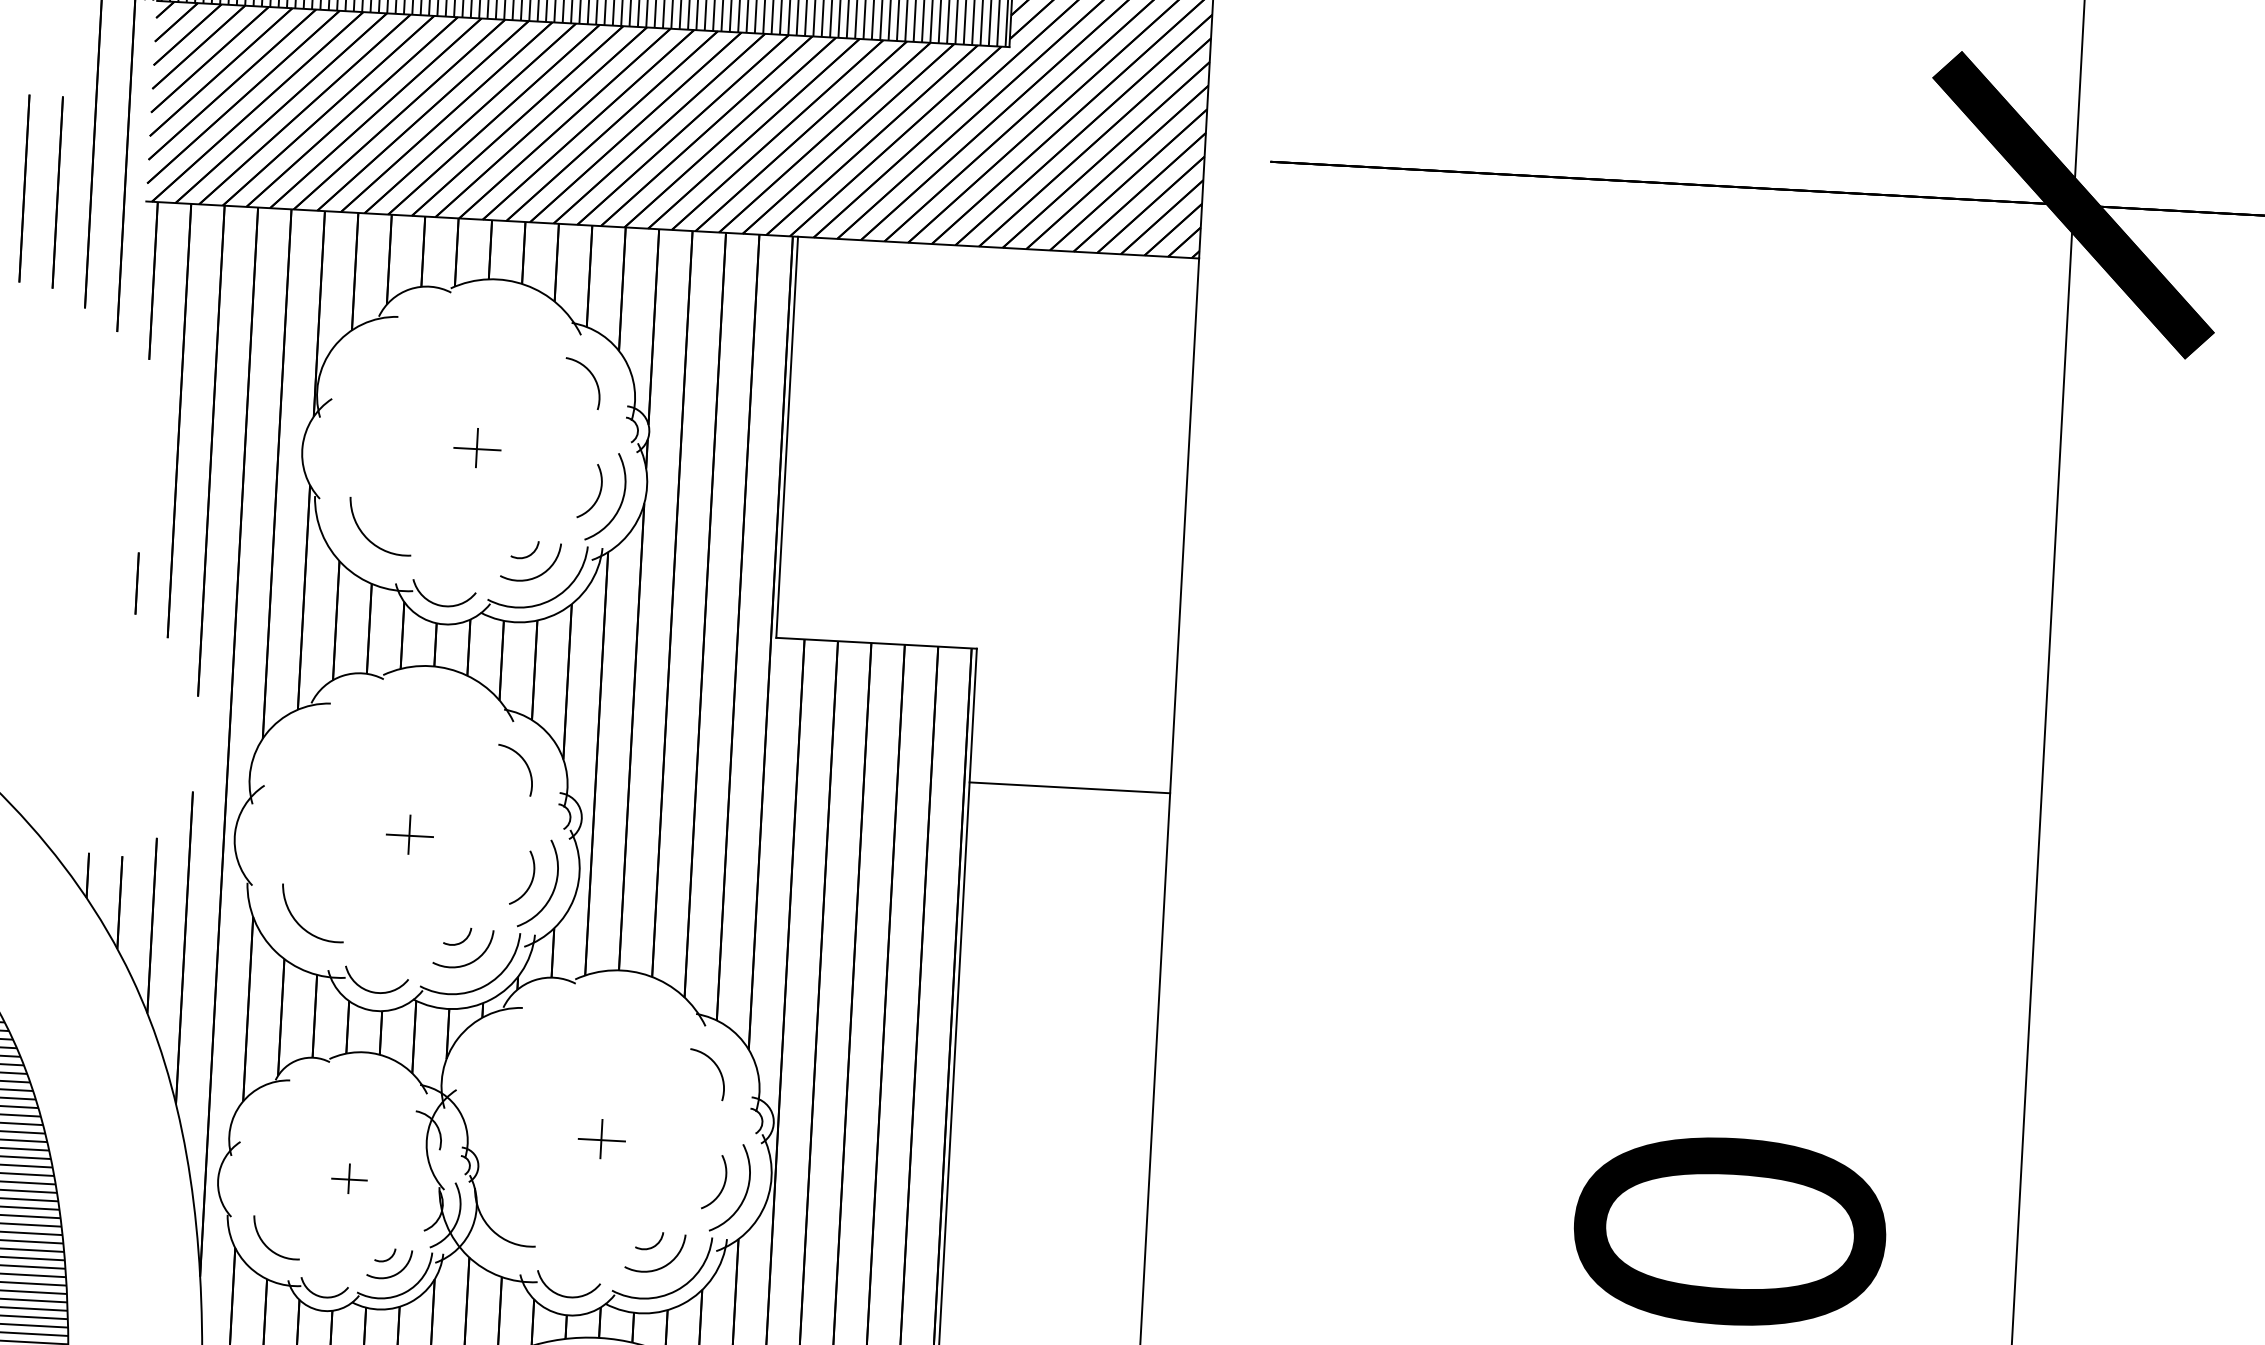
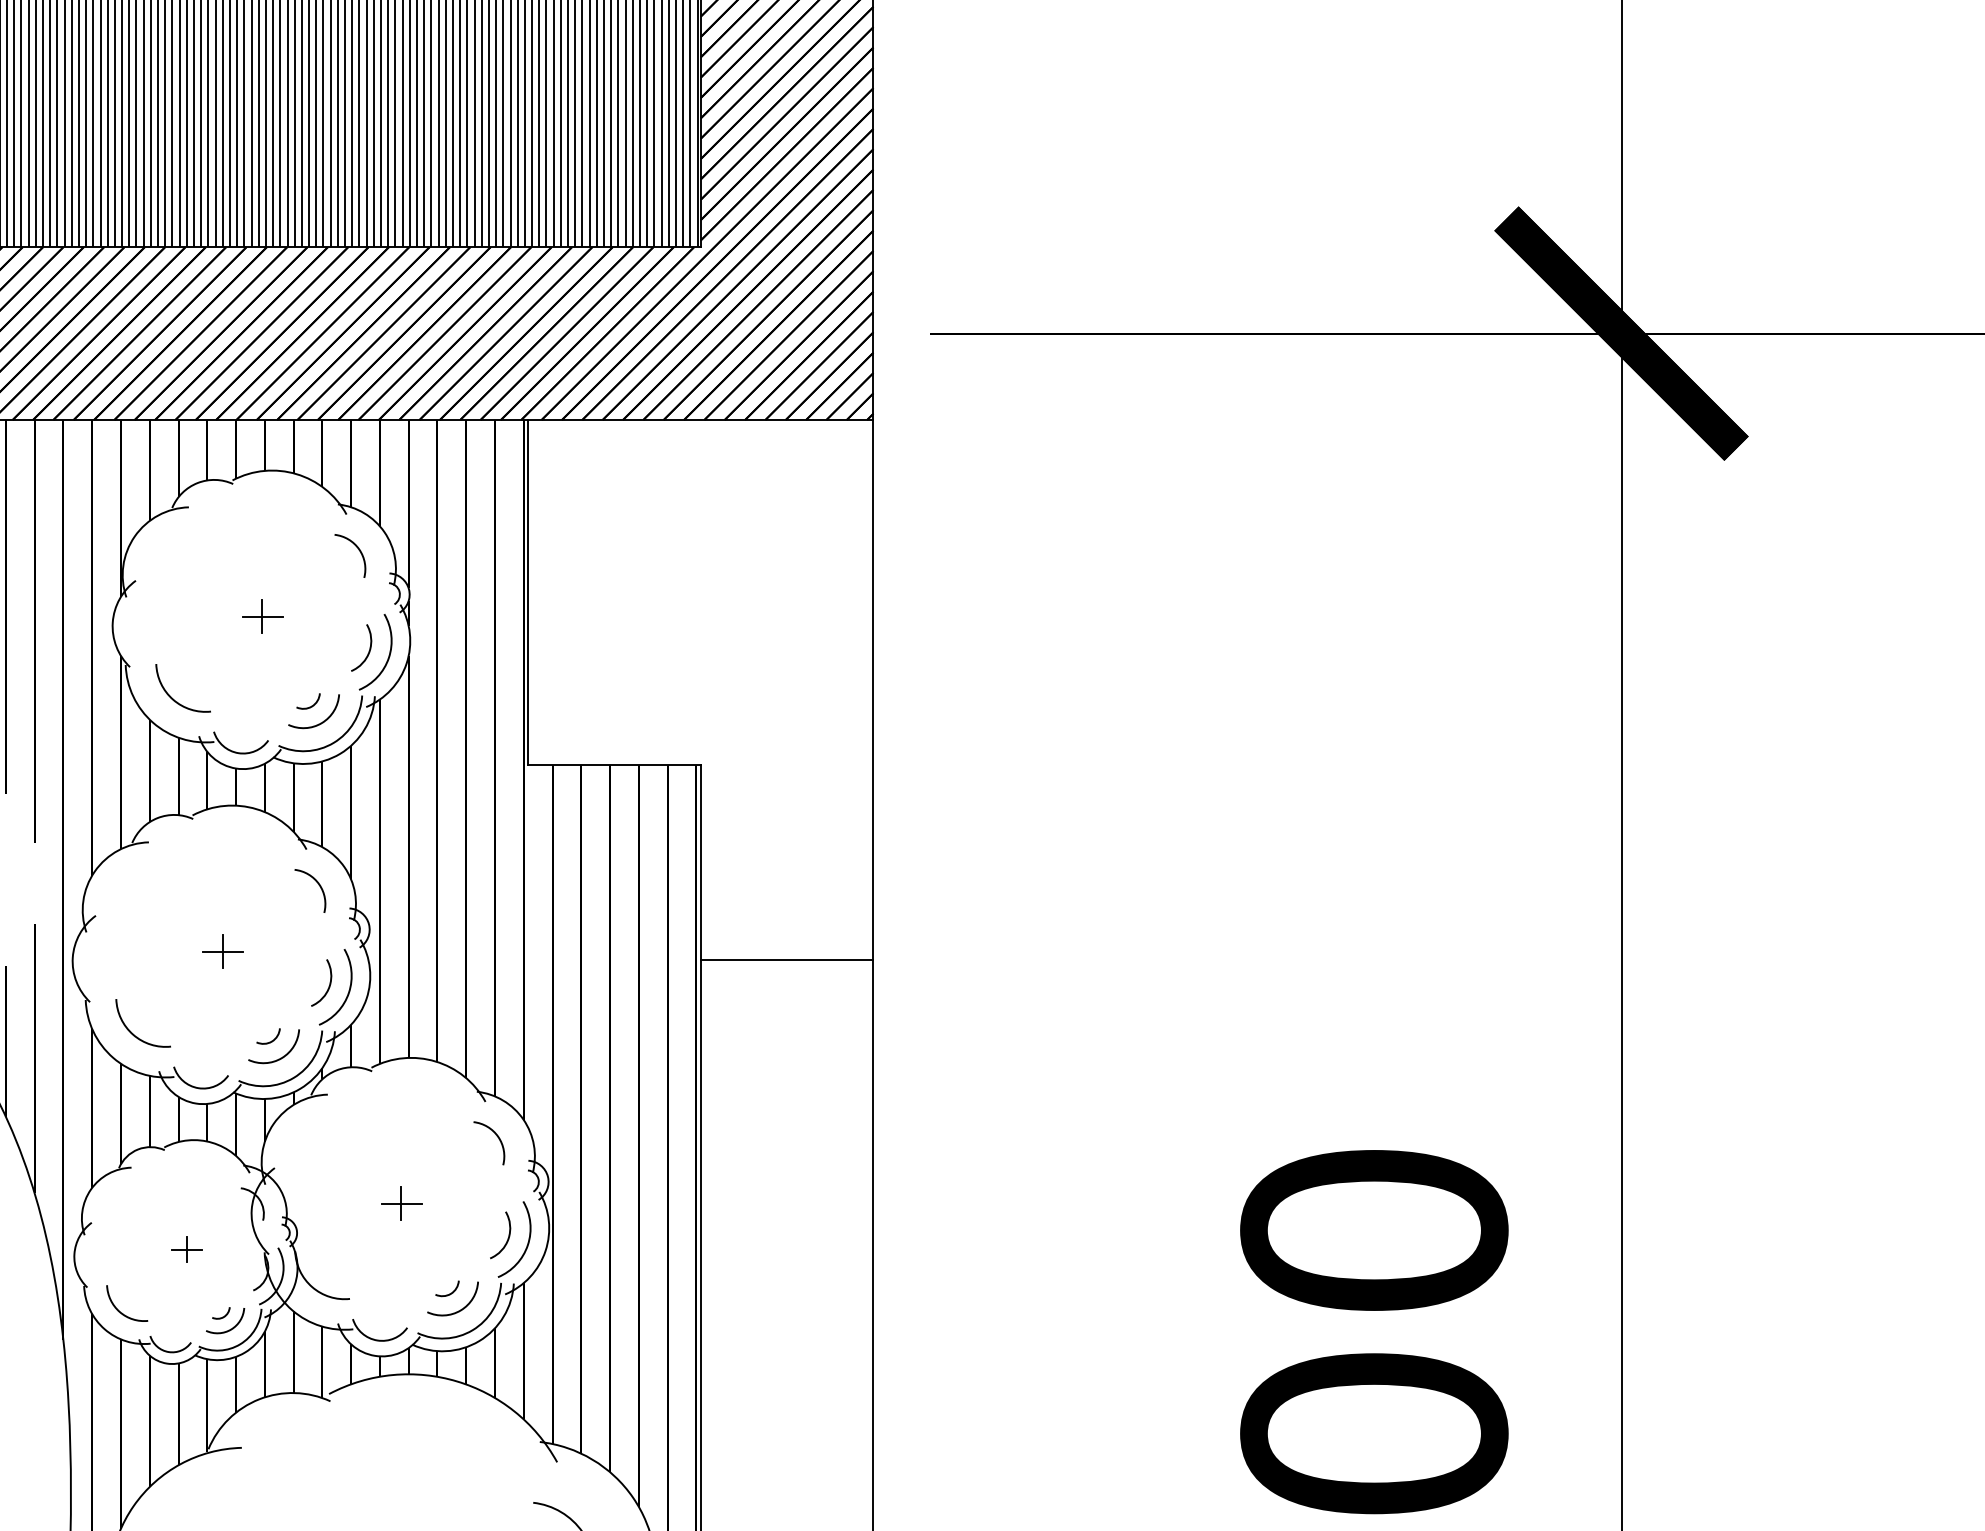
line: (1069, 788) -> (786, 960), moved

